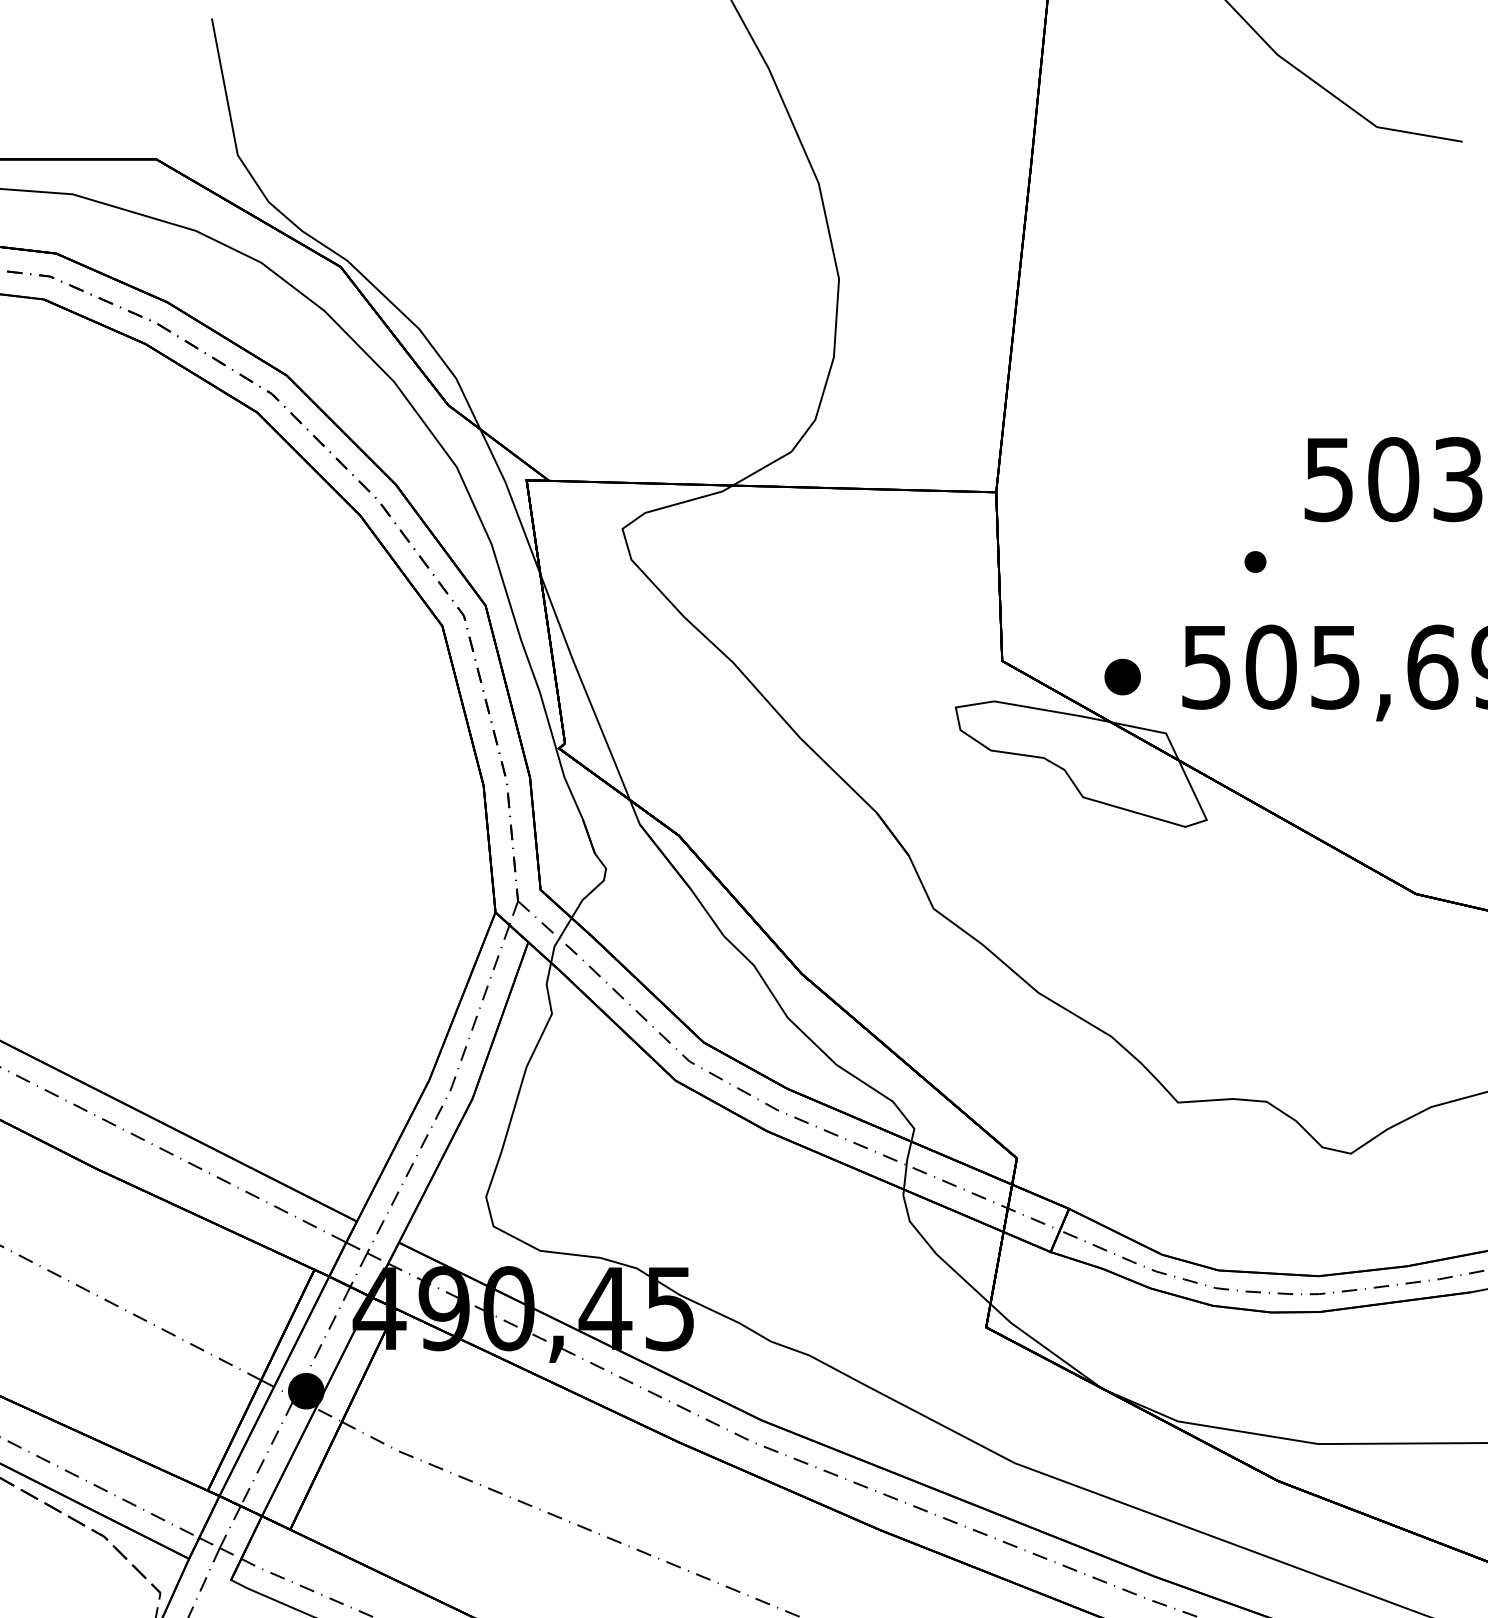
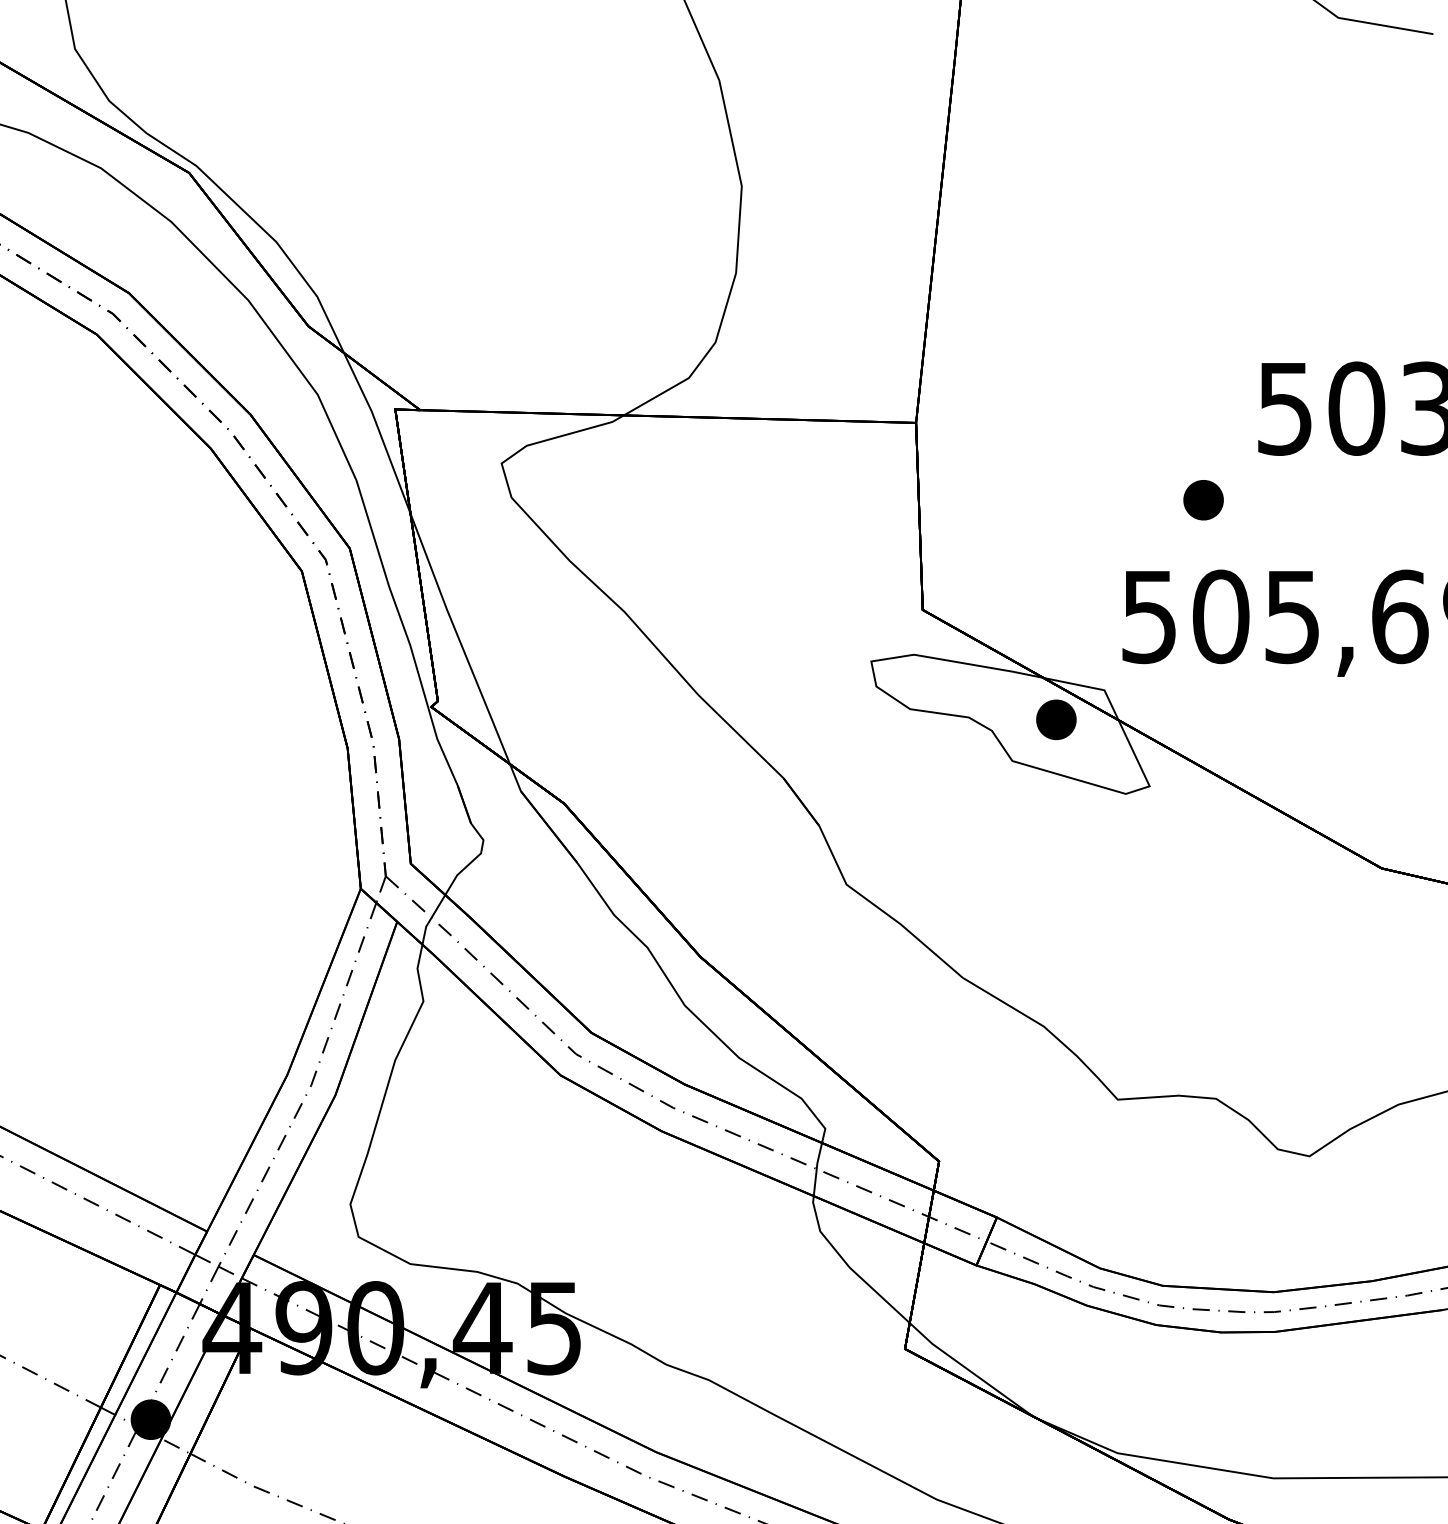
part: (1255, 561) -> (1203, 499), size x1.67
part: (1122, 676) -> (1056, 719), moved

